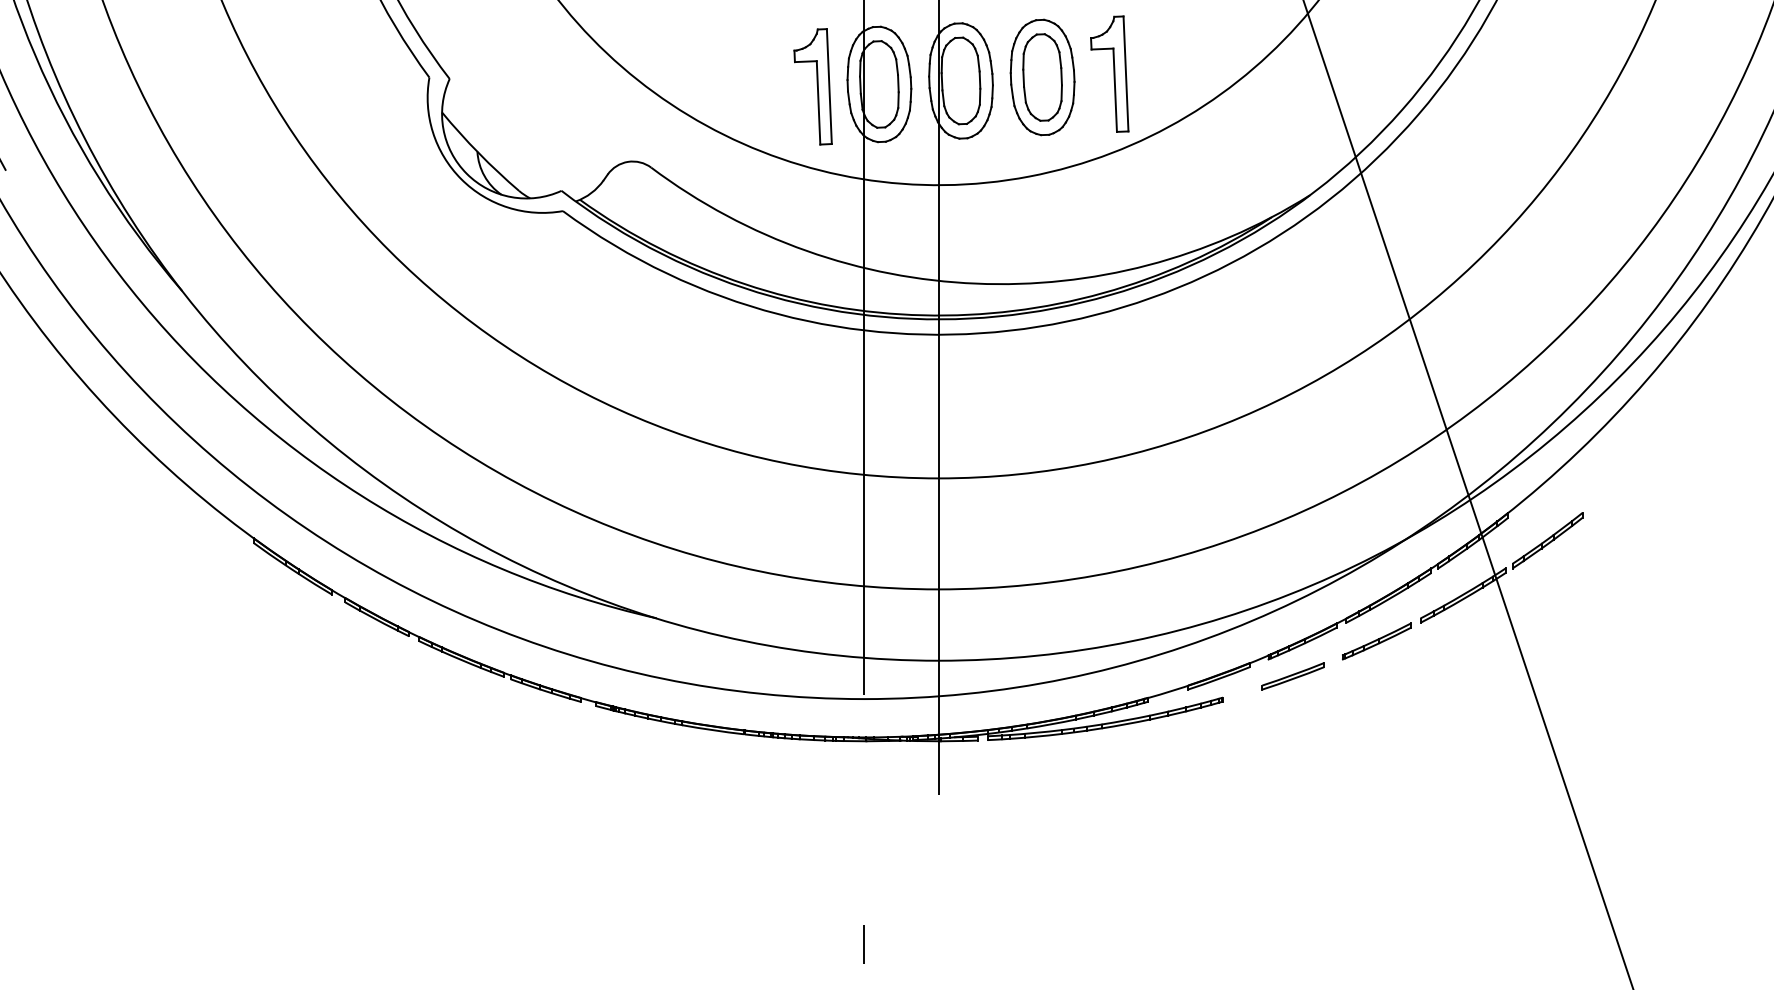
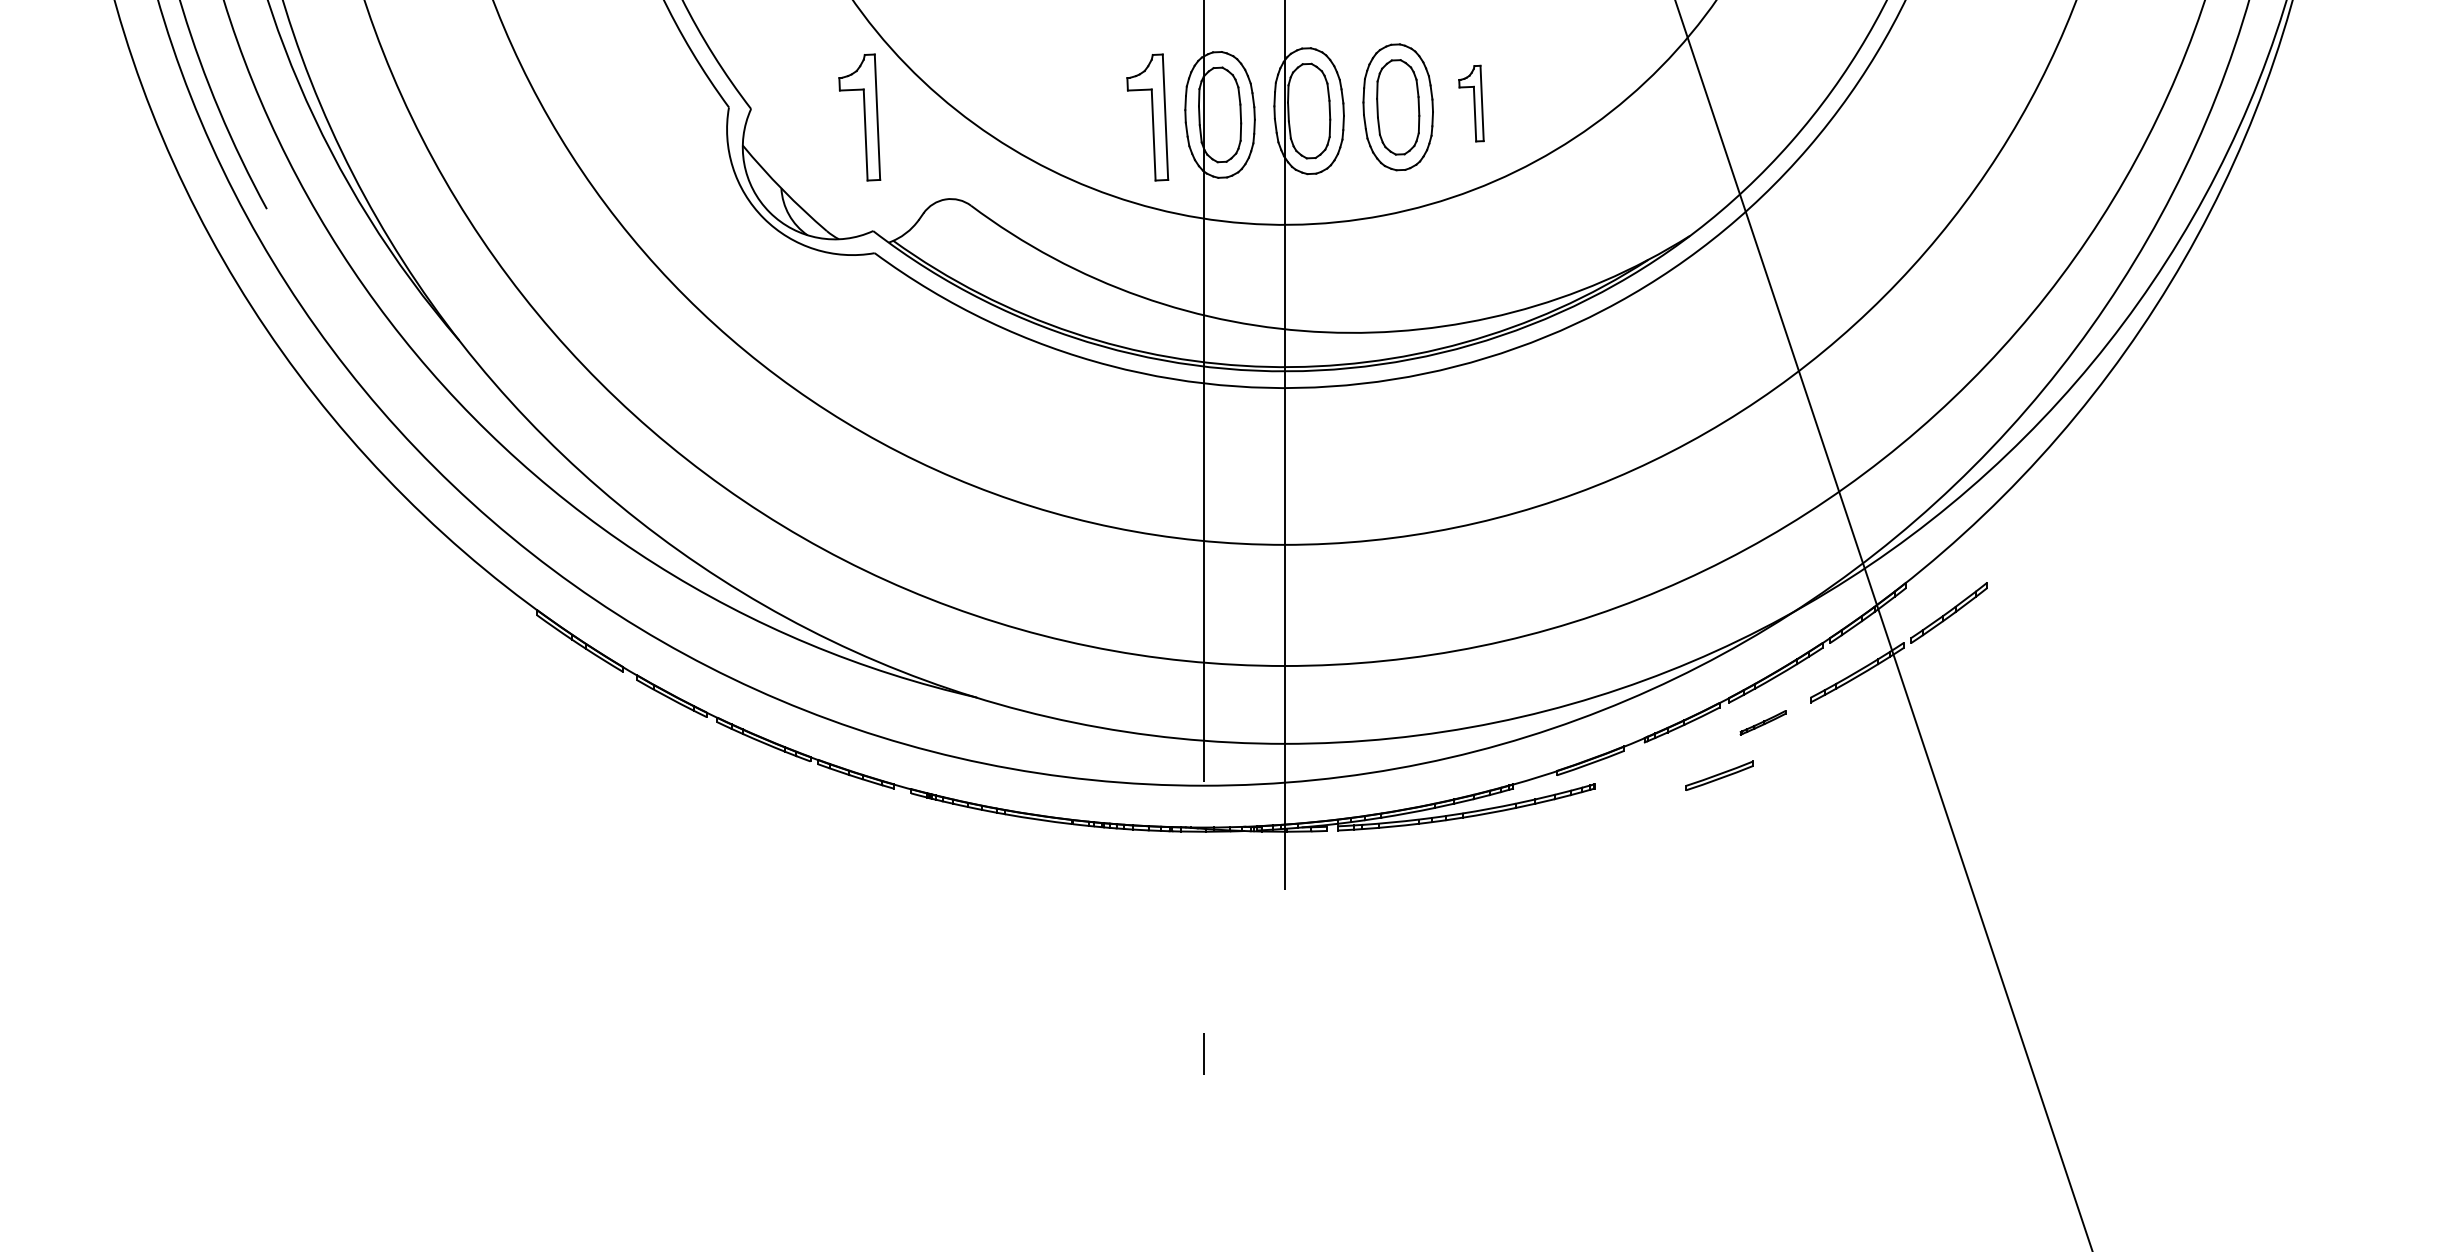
part: (1109, 73) -> (1471, 103), size x0.6
part: (549, 86) -> (859, 117), added
part: (1376, 641) -> (1762, 722), size x0.6
part: (1293, 675) -> (1719, 775), moved

